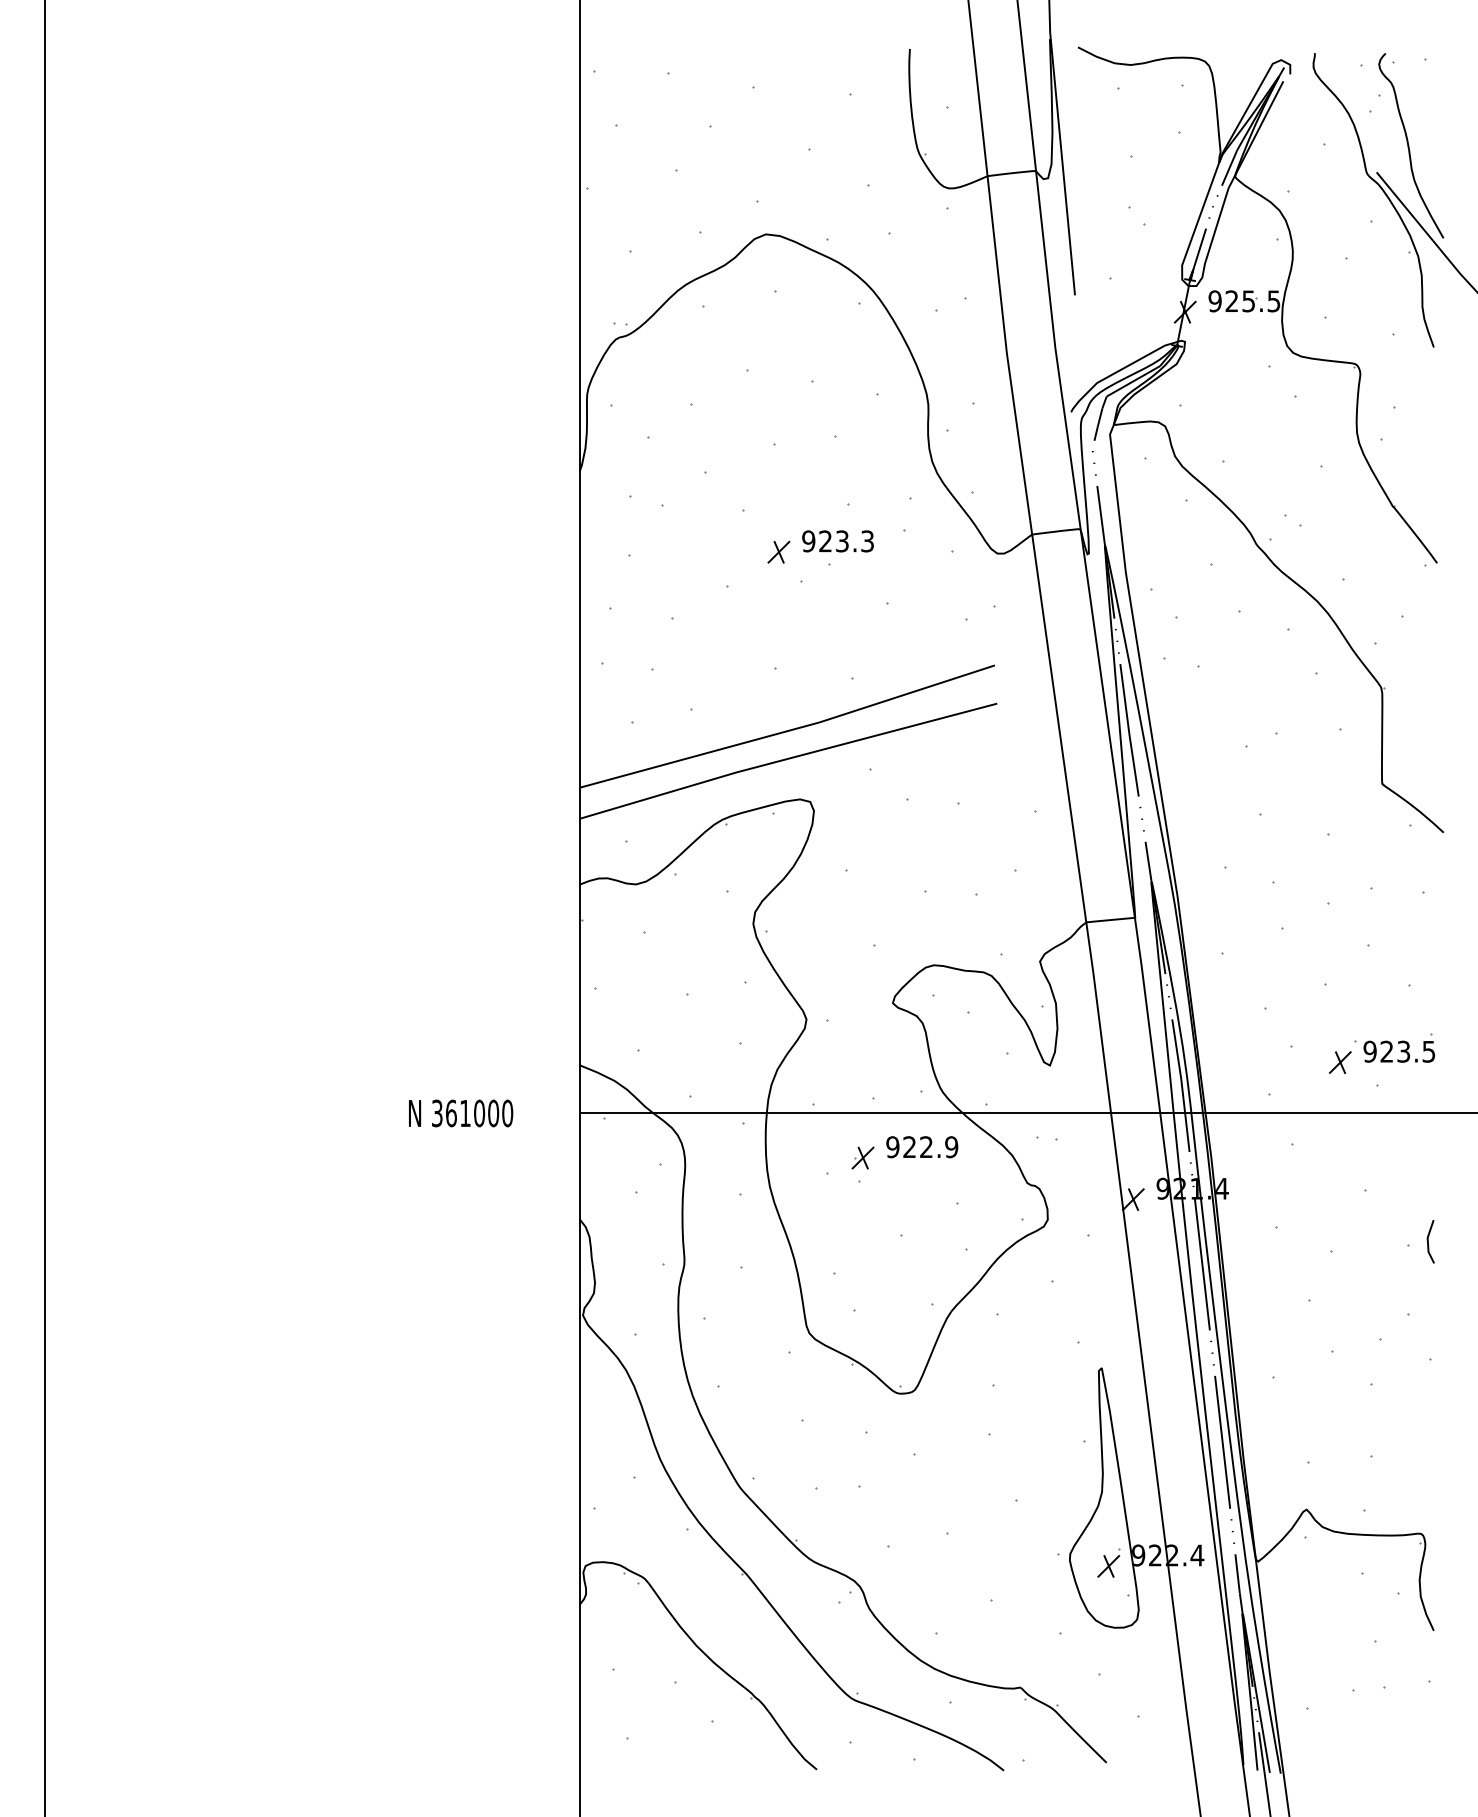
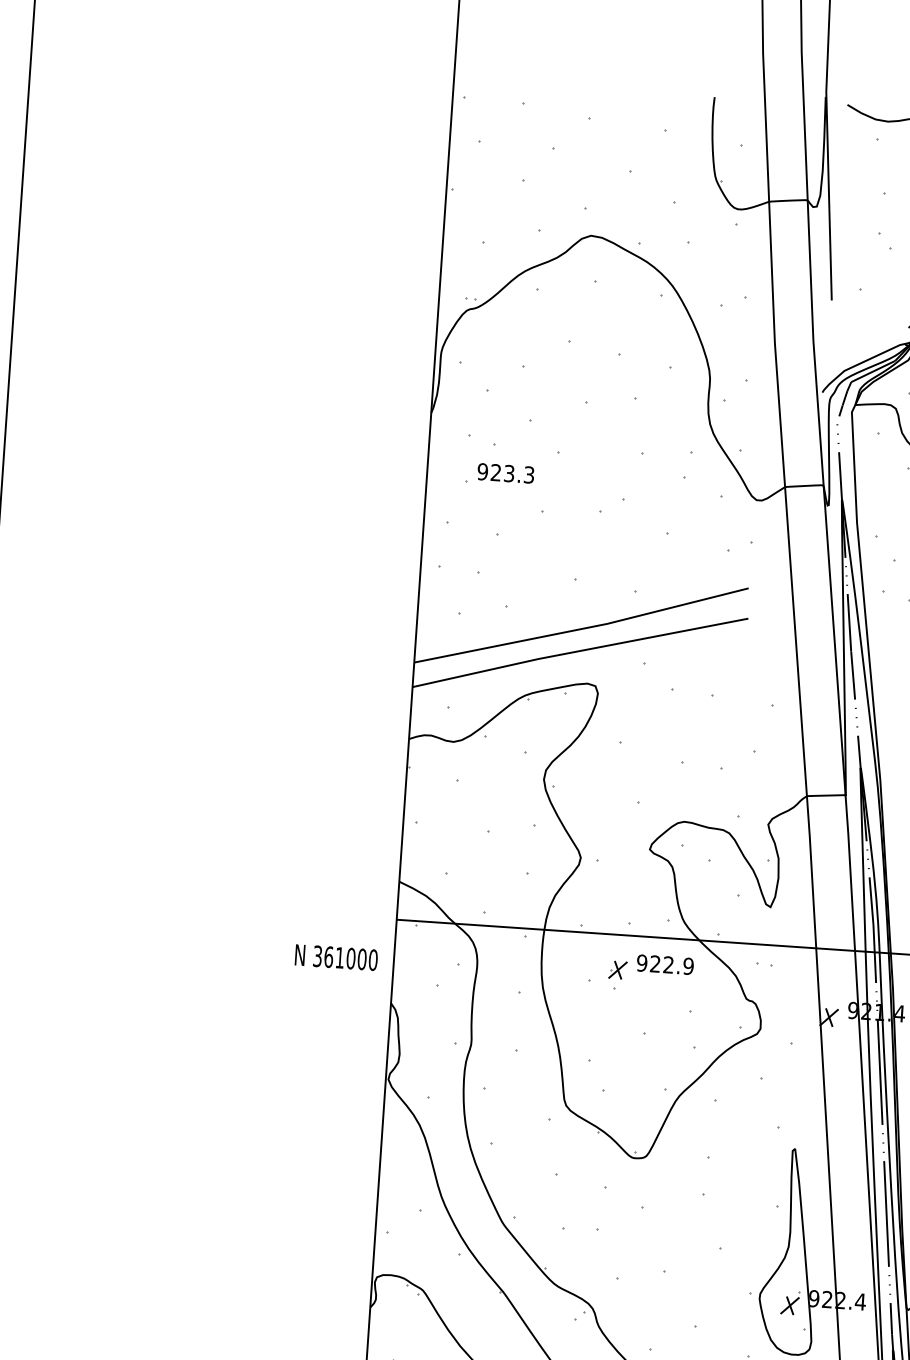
text: (837, 541) -> (505, 473), moved
part: (778, 551) -> (583, 486), removed
text: (461, 1113) -> (336, 957), moved

